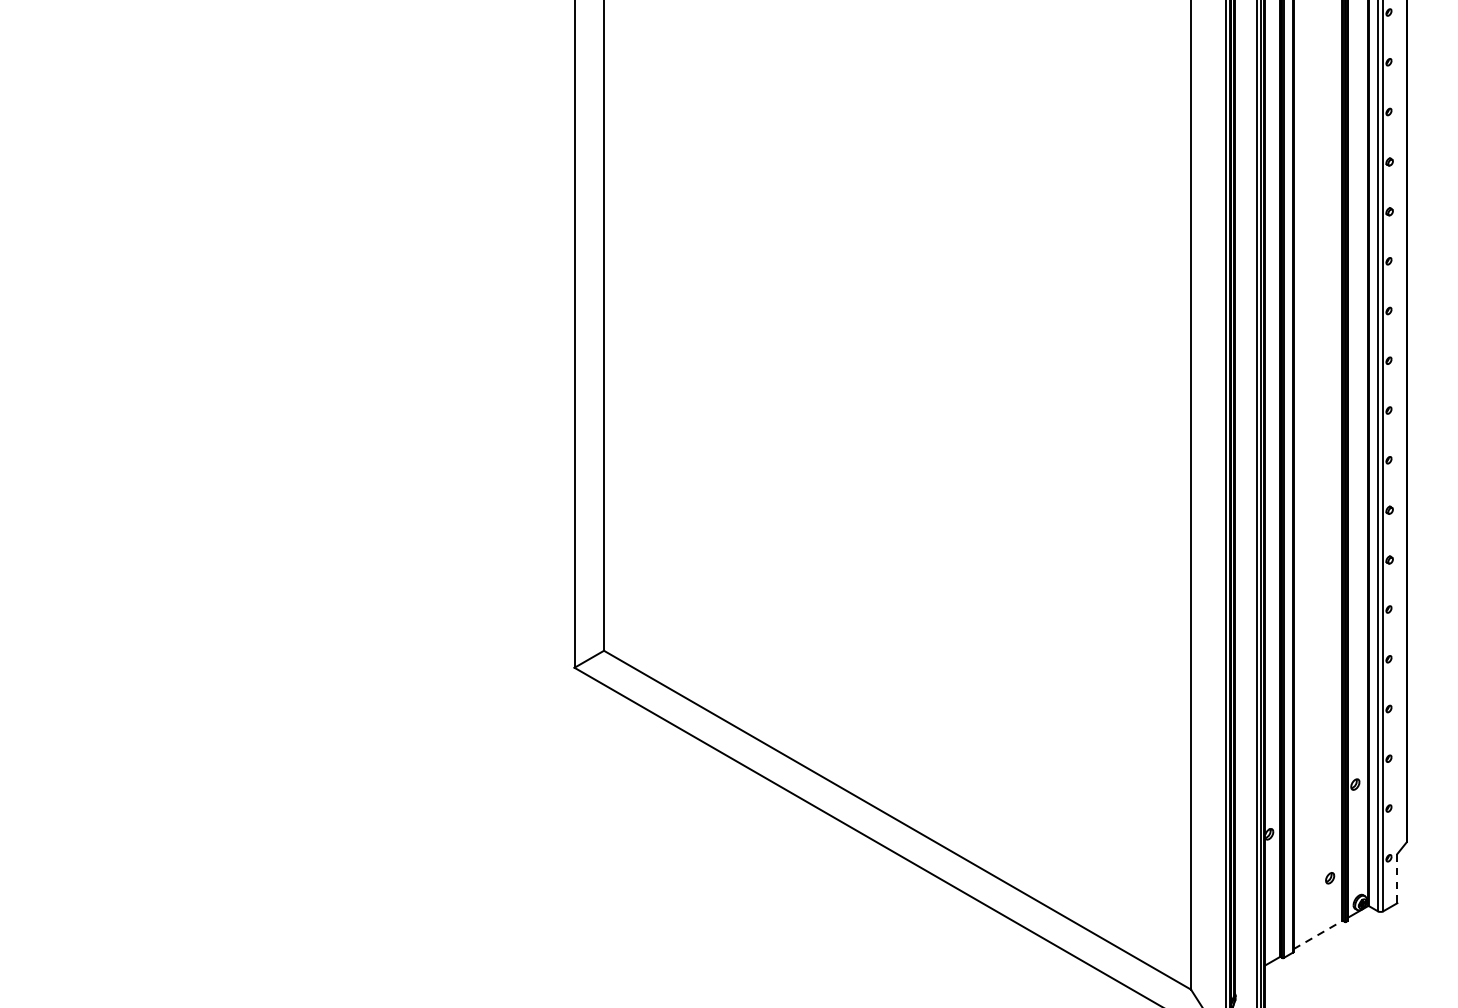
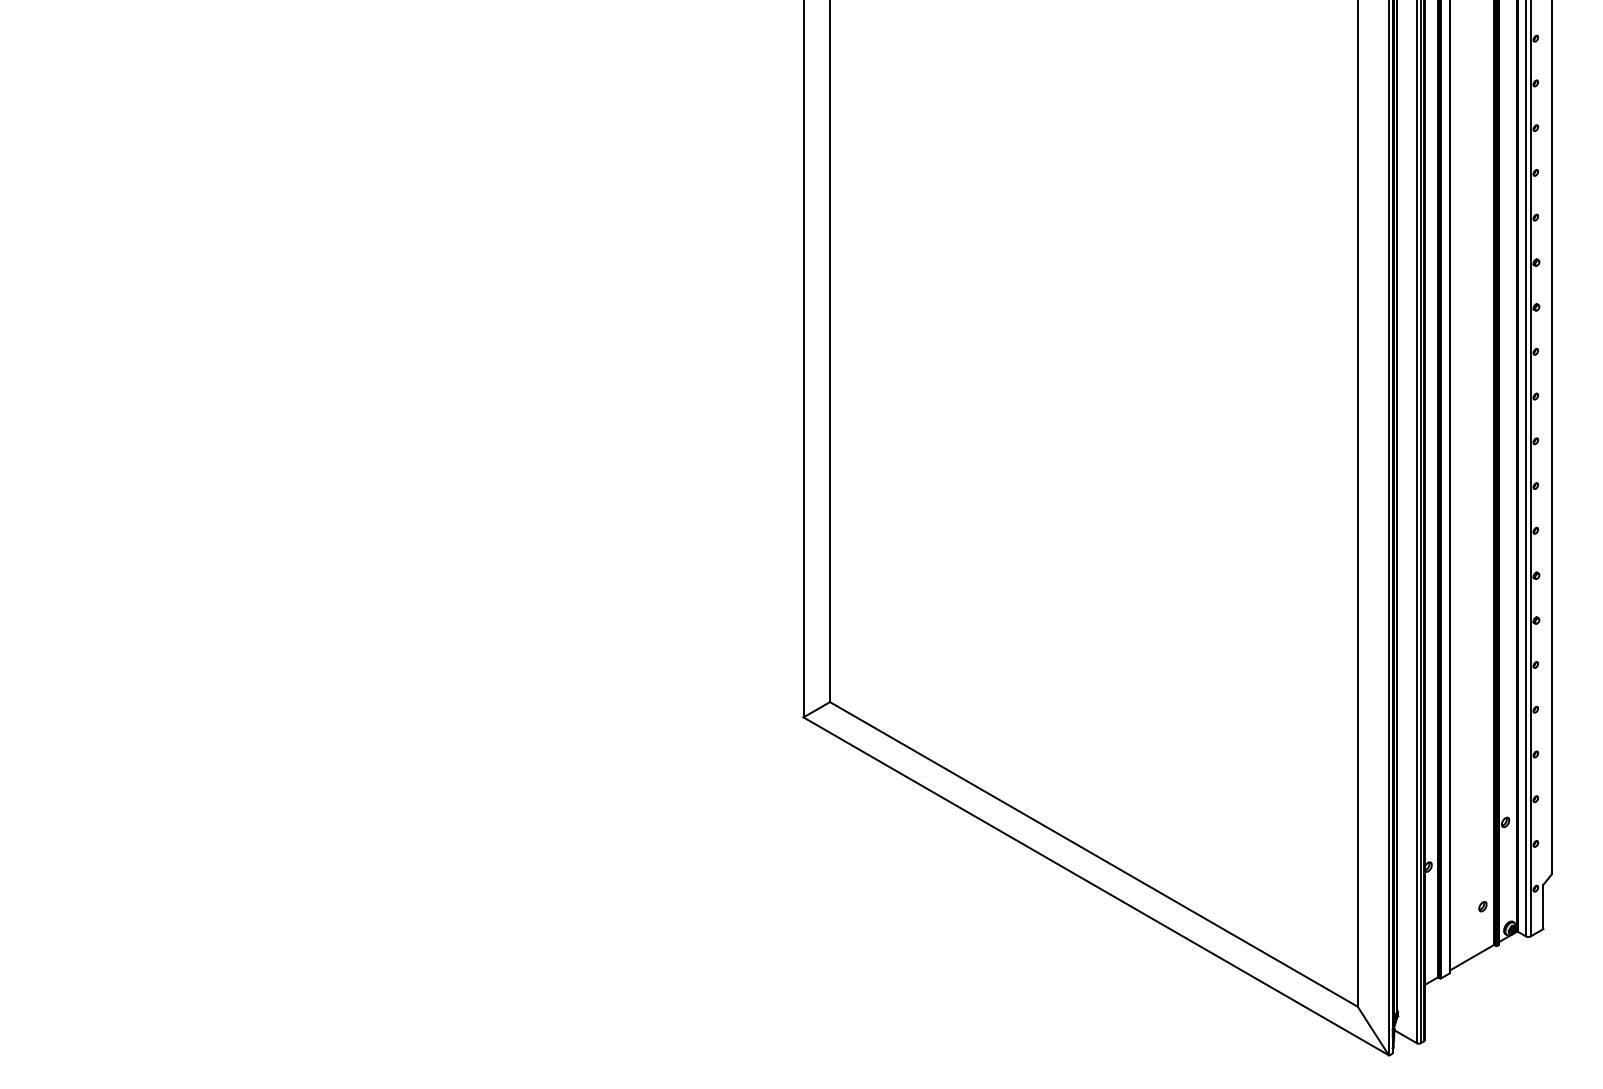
line: (1397, 878) -> (1543, 906), dashed -> solid
line: (1318, 934) -> (1472, 957), dashed -> solid

